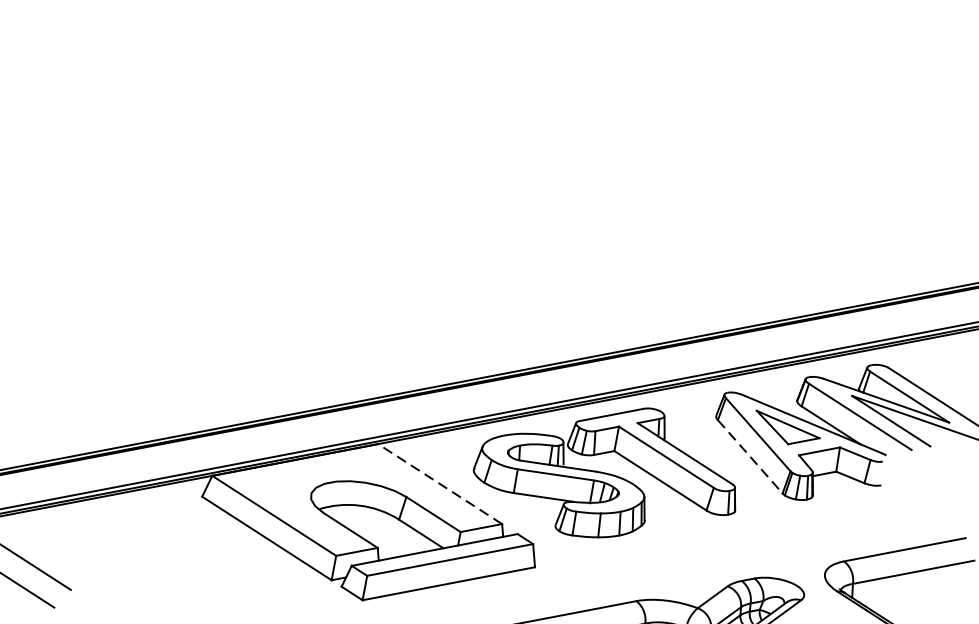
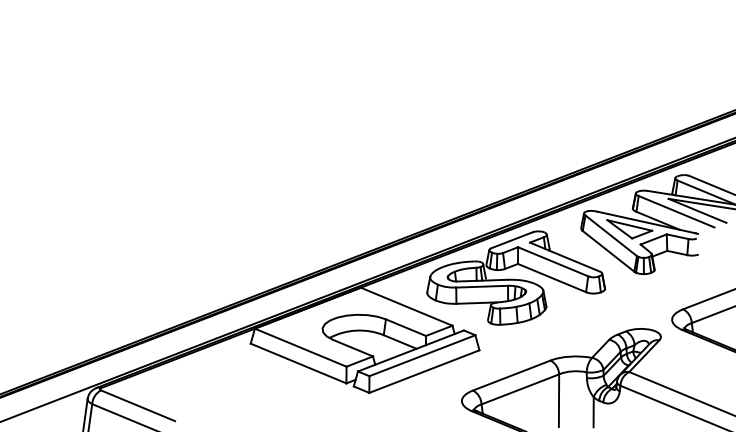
line: (750, 456) -> (608, 251), dashed -> solid
line: (439, 483) -> (406, 306), dashed -> solid

